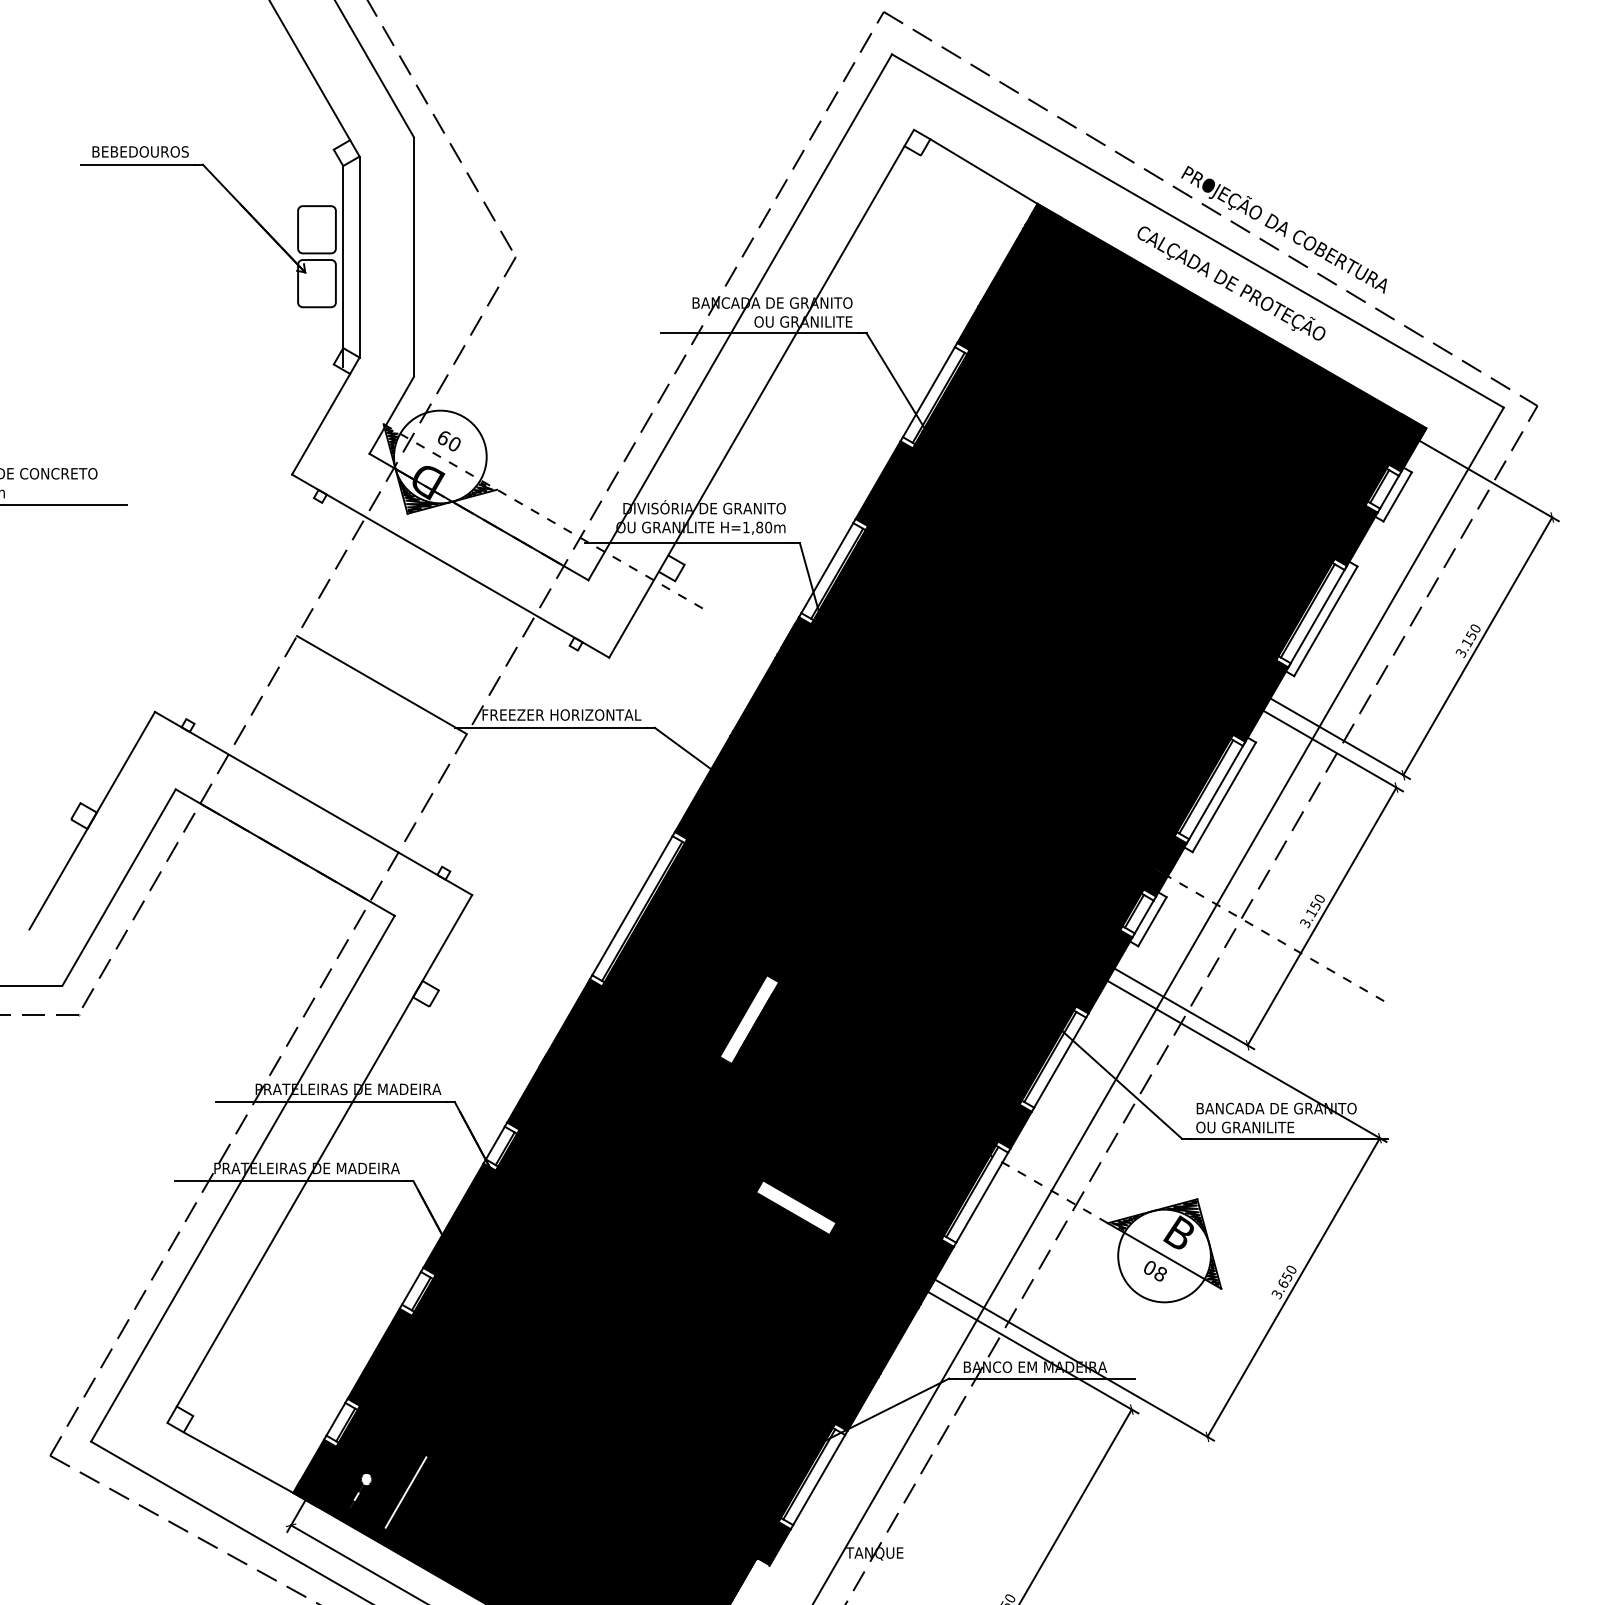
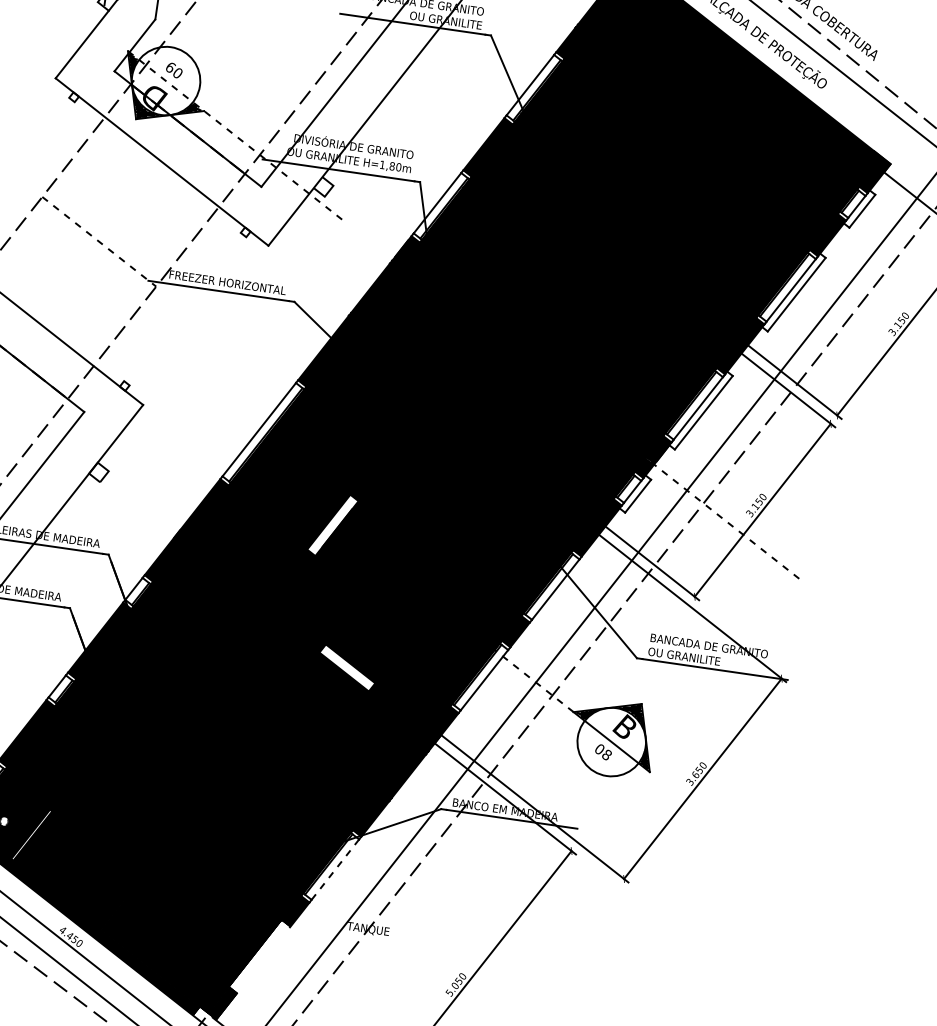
line: (382, 685) -> (99, 242), solid -> dashed
line: (819, 1480) -> (335, 870), solid -> dashed

